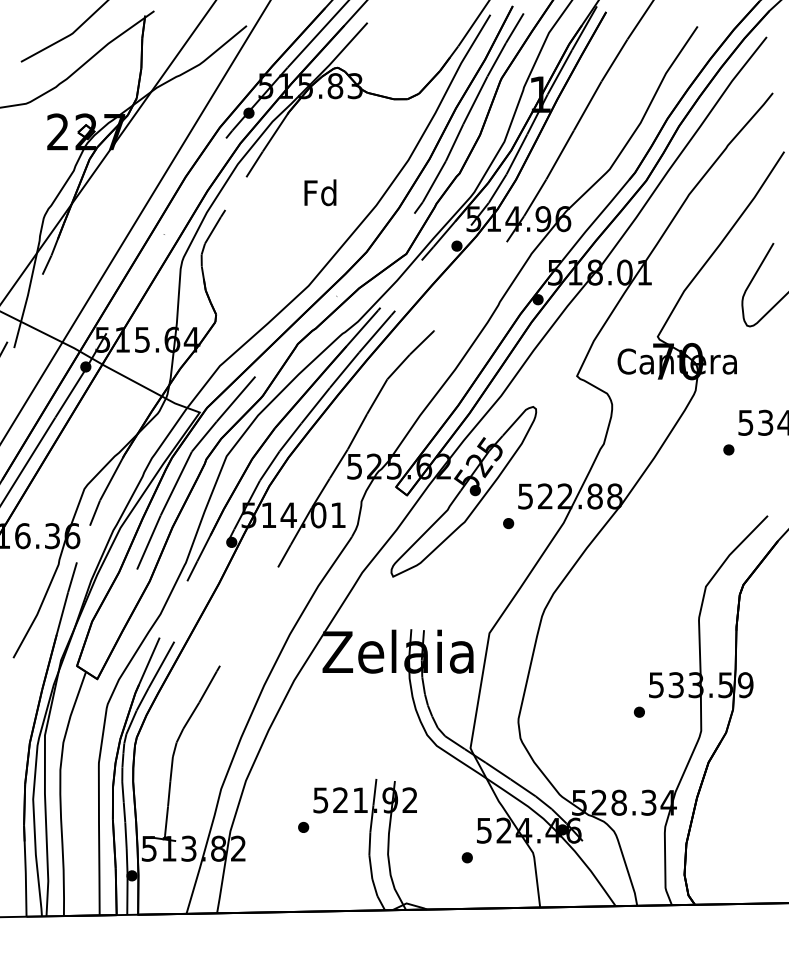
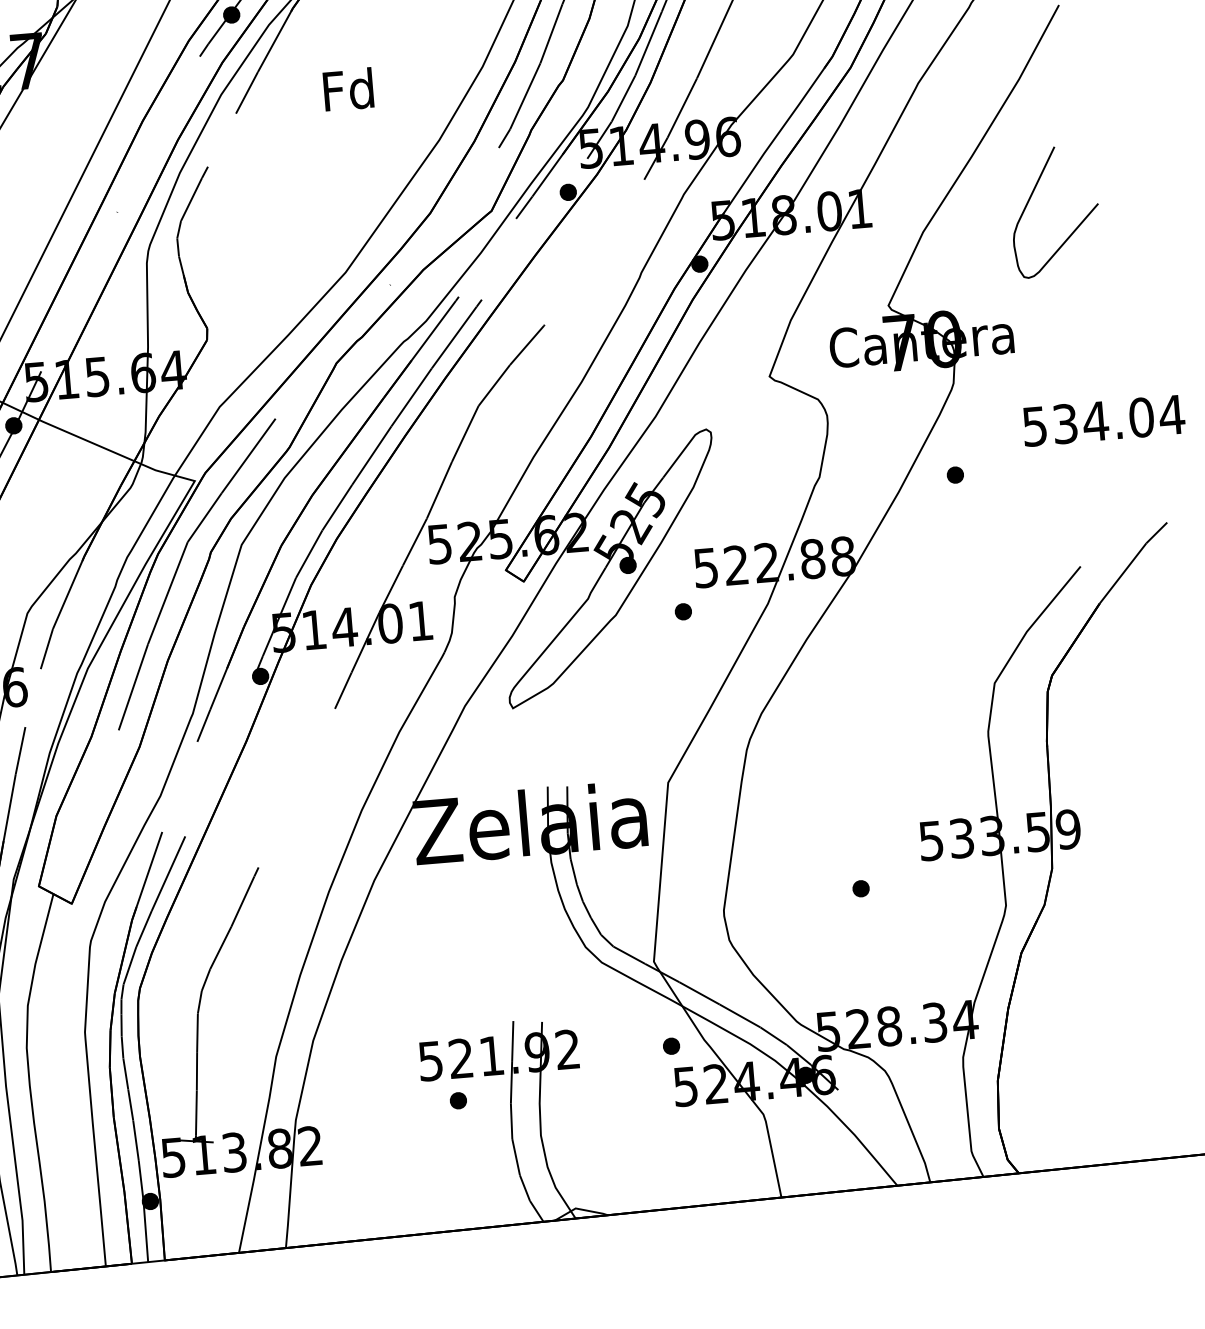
text: (320, 192) -> (348, 89), moved
part: (728, 449) -> (954, 474), moved
part: (638, 711) -> (859, 887), moved
part: (303, 827) -> (458, 1100), moved
part: (466, 857) -> (670, 1045), moved

